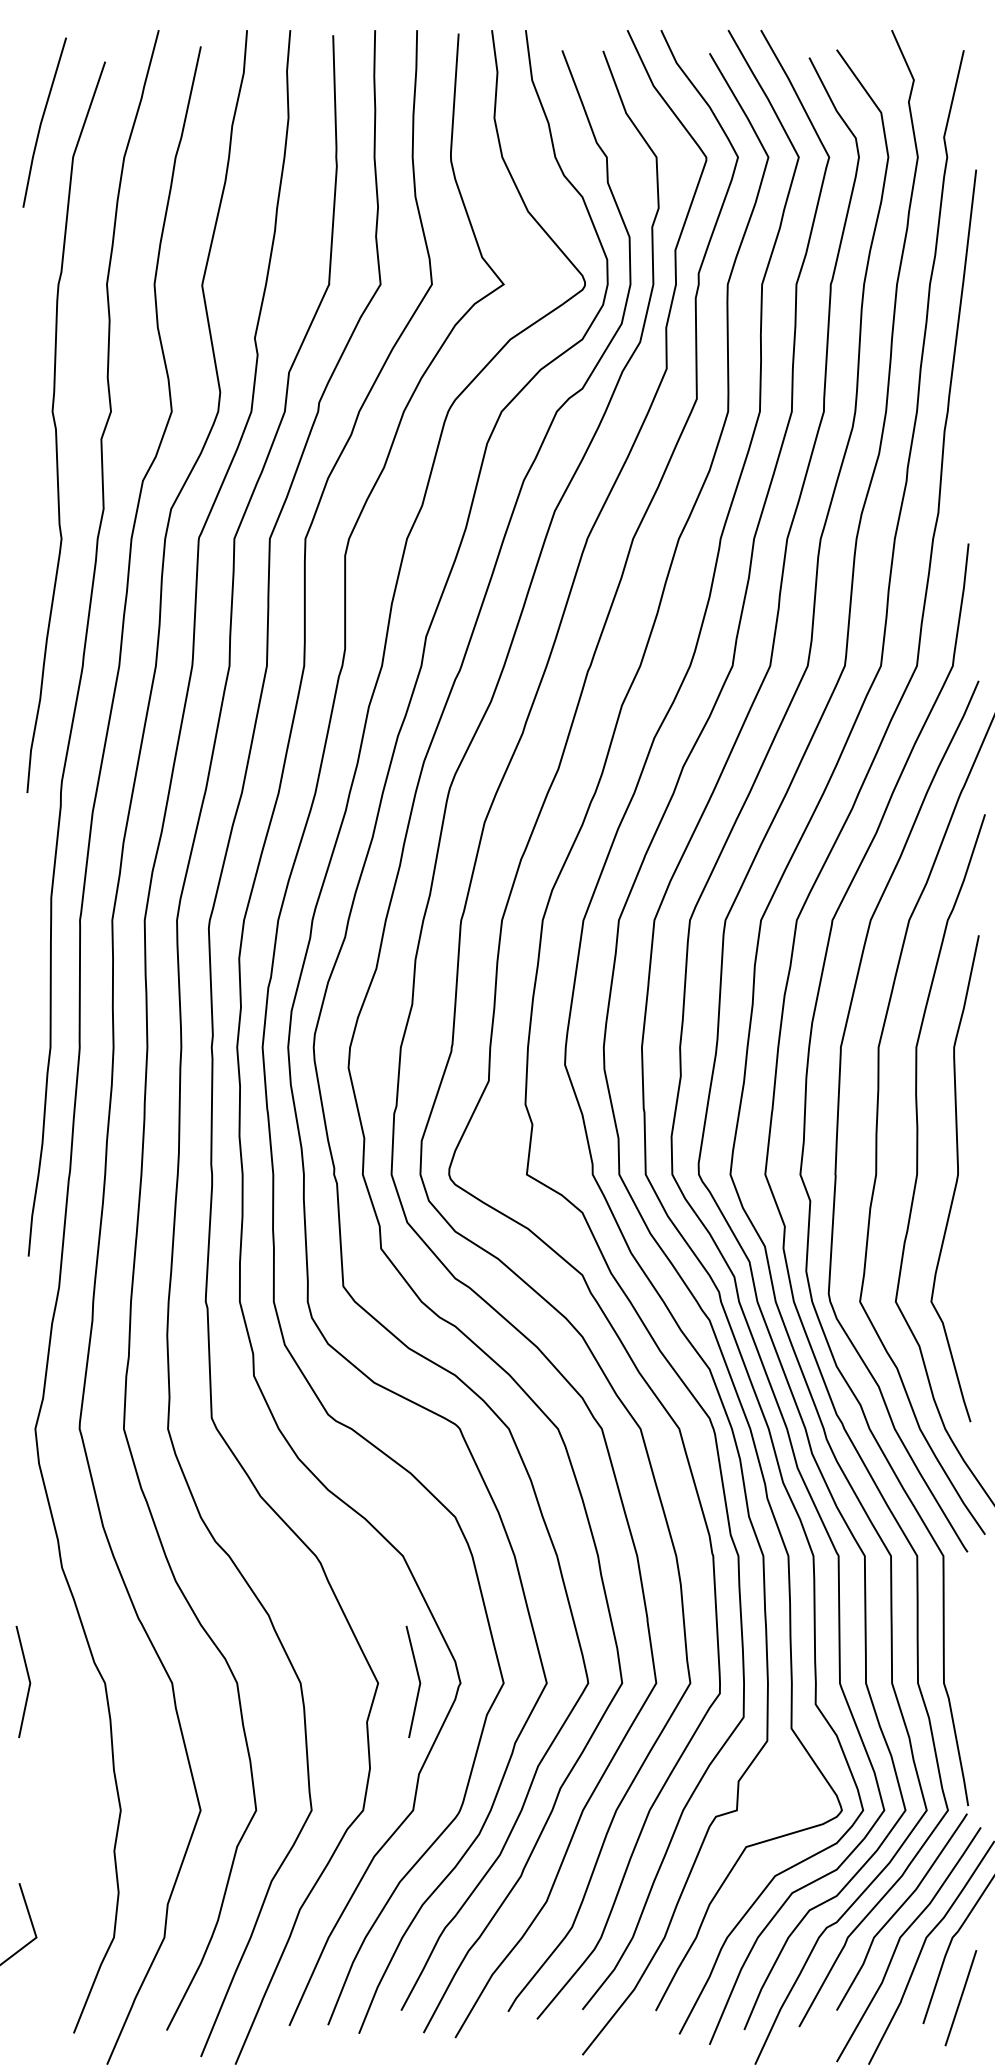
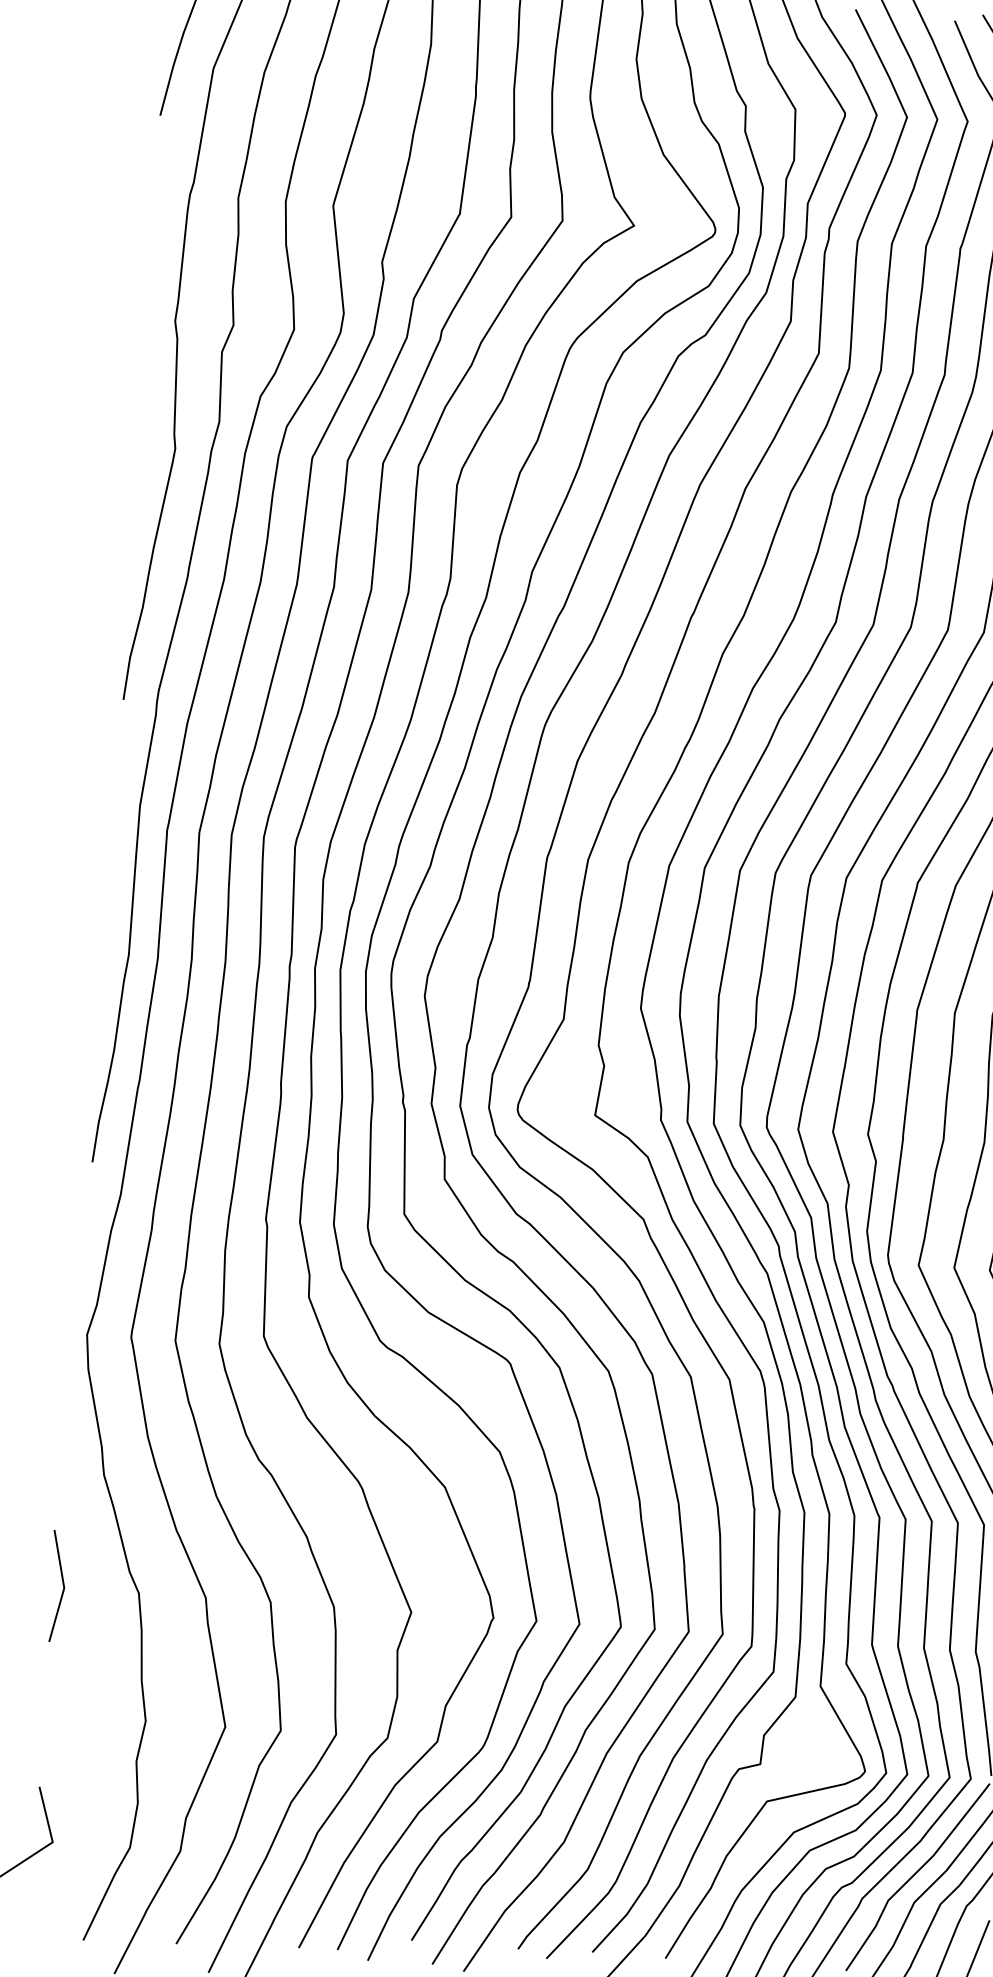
line: (418, 1680) -> (451, 1612), removed

